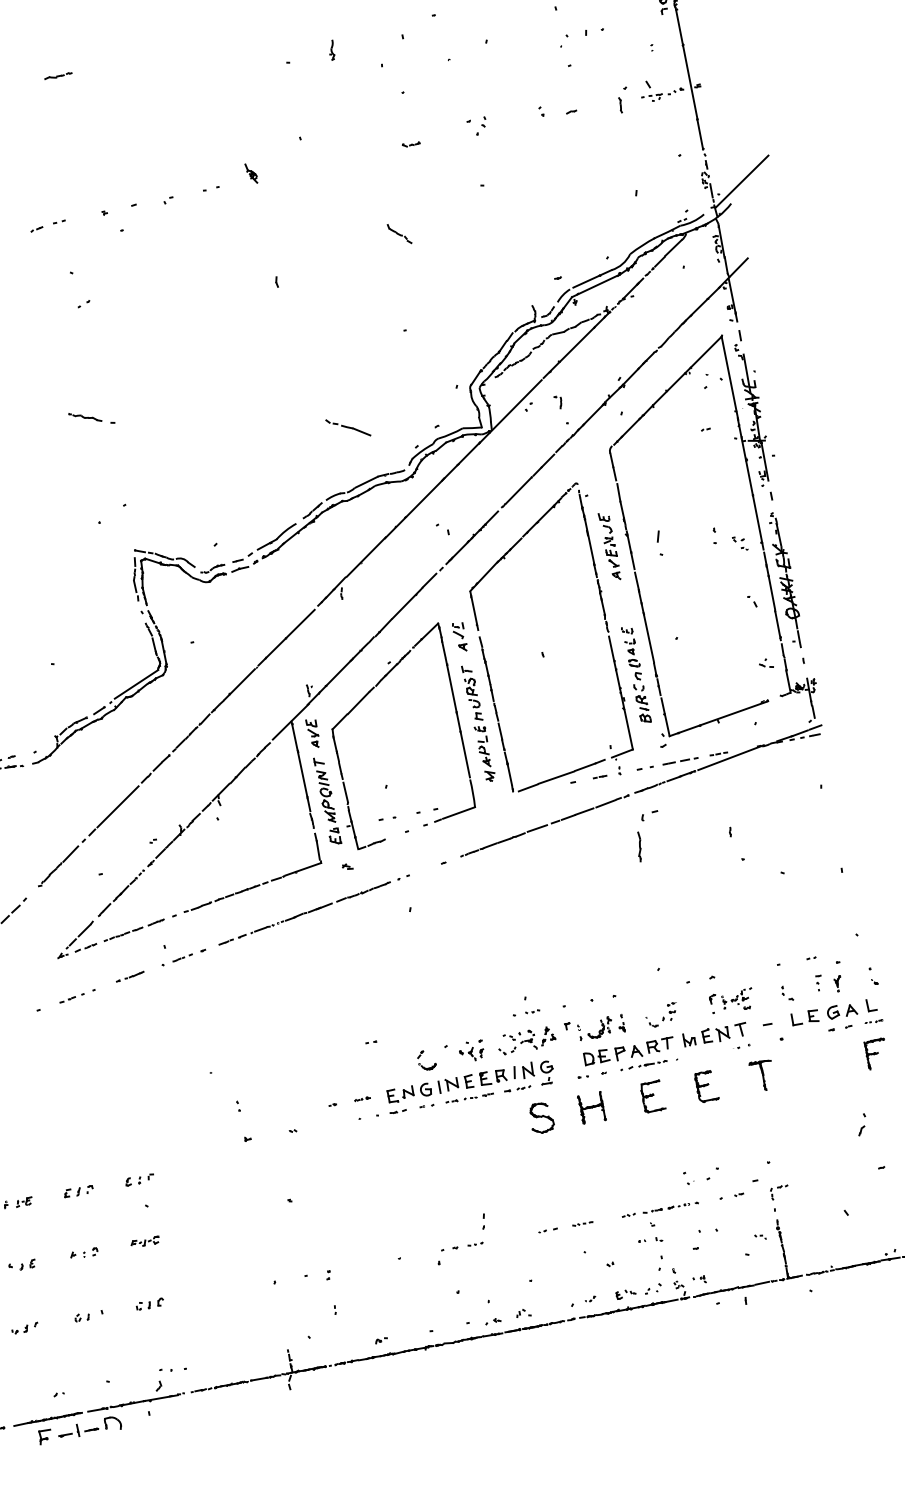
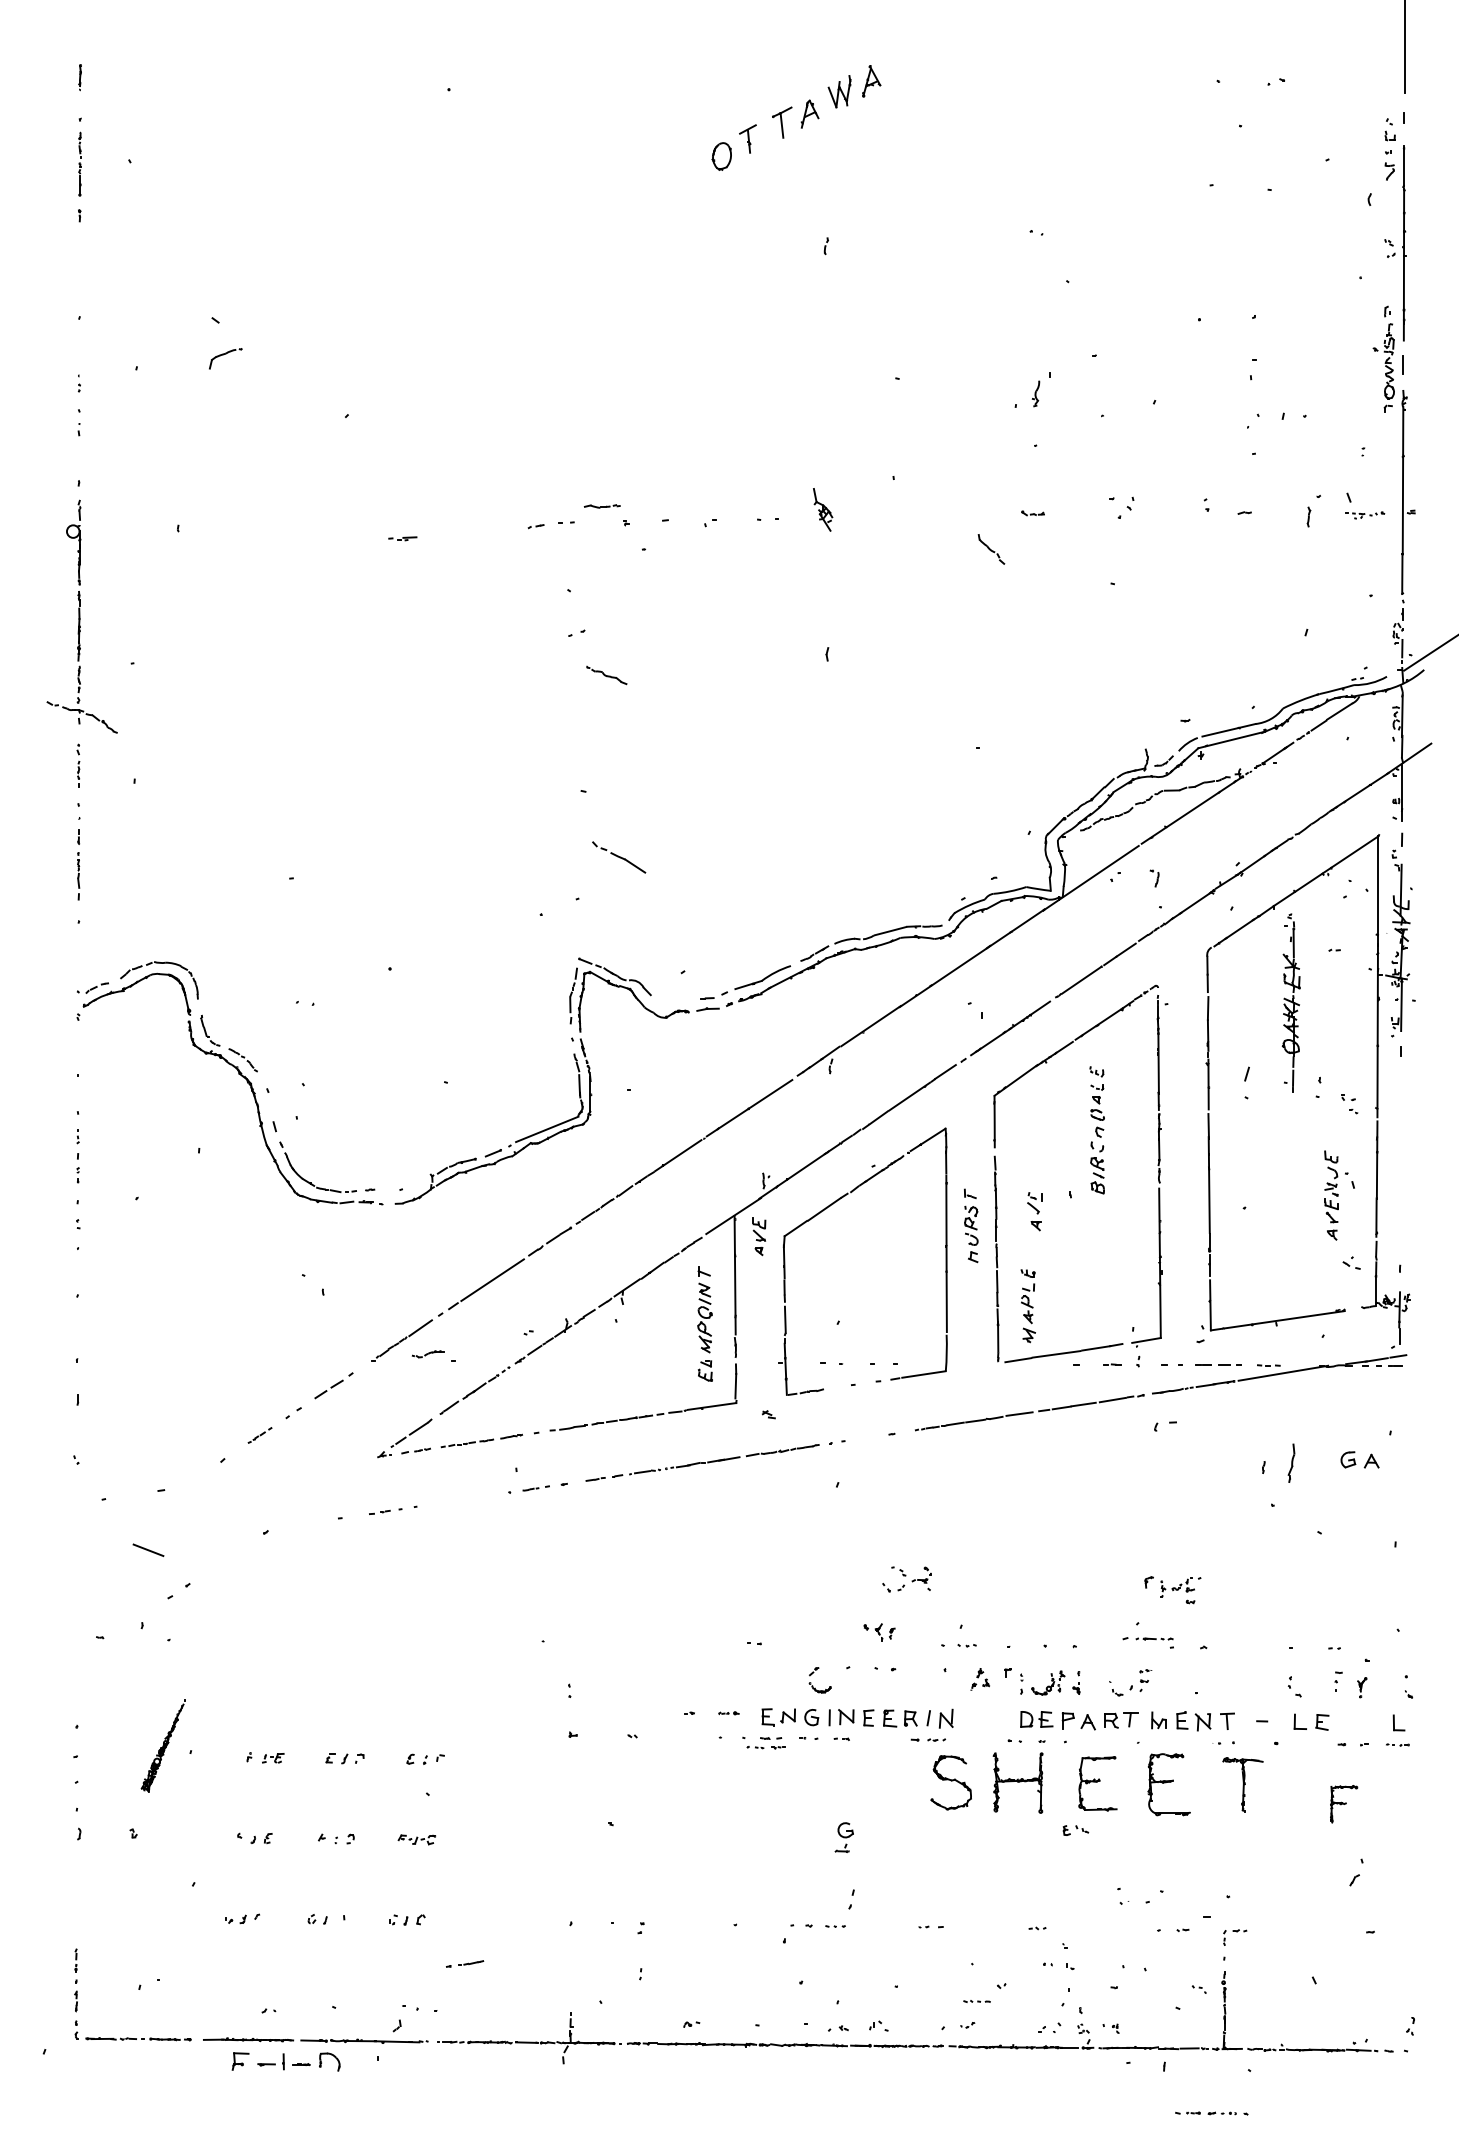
part: (331, 50) -> (1035, 393), moved
part: (57, 76) -> (601, 506), moved
part: (663, 95) -> (1365, 515), size x0.7
part: (251, 173) -> (822, 510), size x1.6
part: (399, 234) -> (991, 549), moved
part: (85, 417) -> (606, 675), moved
part: (348, 427) -> (619, 857), moved
part: (610, 546) -> (1331, 1195), moved
part: (212, 569) -> (427, 1354), moved
part: (785, 579) -> (1290, 1002), moved
part: (459, 637) -> (1034, 1211), moved
part: (635, 675) -> (1096, 1130), moved
part: (484, 754) -> (1027, 1306), moved
part: (327, 800) -> (704, 1323), moved
part: (639, 846) -> (1291, 1462), moved
part: (130, 976) -> (465, 1963), moved
part: (731, 1001) -> (1172, 1590), moved
part: (841, 1010) -> (1359, 1459), moved
part: (516, 1042) -> (906, 1579), moved
part: (876, 1053) -> (1344, 1804), moved
part: (472, 1054) -> (879, 1632), moved
part: (647, 1064) -> (1147, 1638), moved
part: (546, 1072) -> (843, 1837), moved
part: (762, 1075) -> (1242, 1784), size x1.4
part: (706, 1086) -> (1168, 1784), size x1.6
part: (478, 1096) -> (765, 1747), moved
part: (652, 1096) -> (1097, 1783), size x1.4
part: (591, 1107) -> (1017, 1782), size x1.6
part: (541, 1117) -> (951, 1782), size x1.4
part: (670, 1207) -> (1211, 2113), moved
part: (582, 1223) -> (976, 2001), moved
part: (625, 1294) -> (1075, 1830), moved

